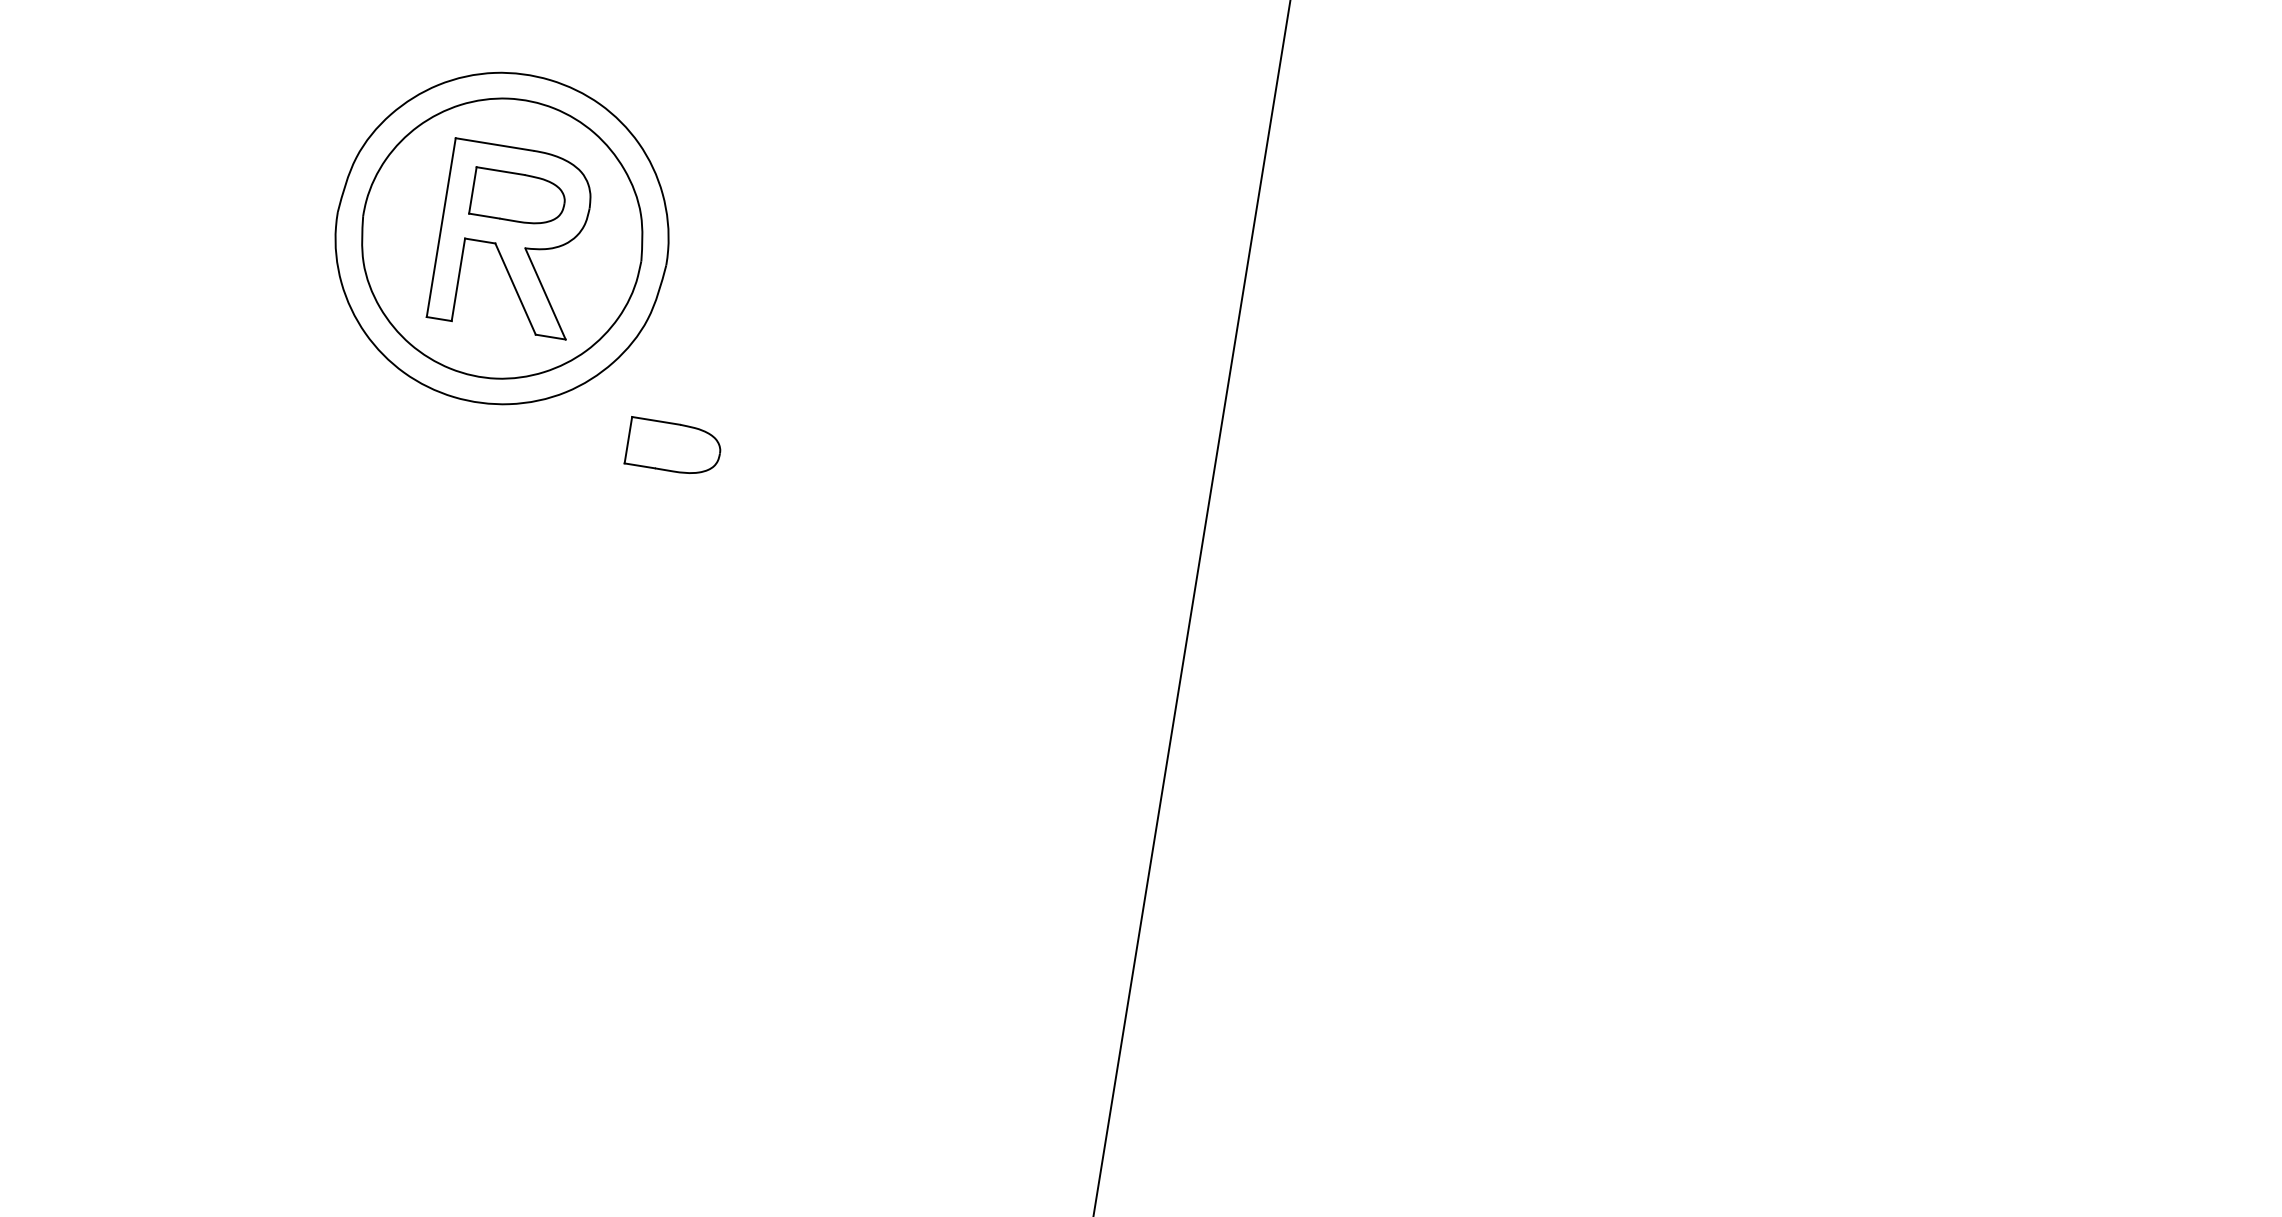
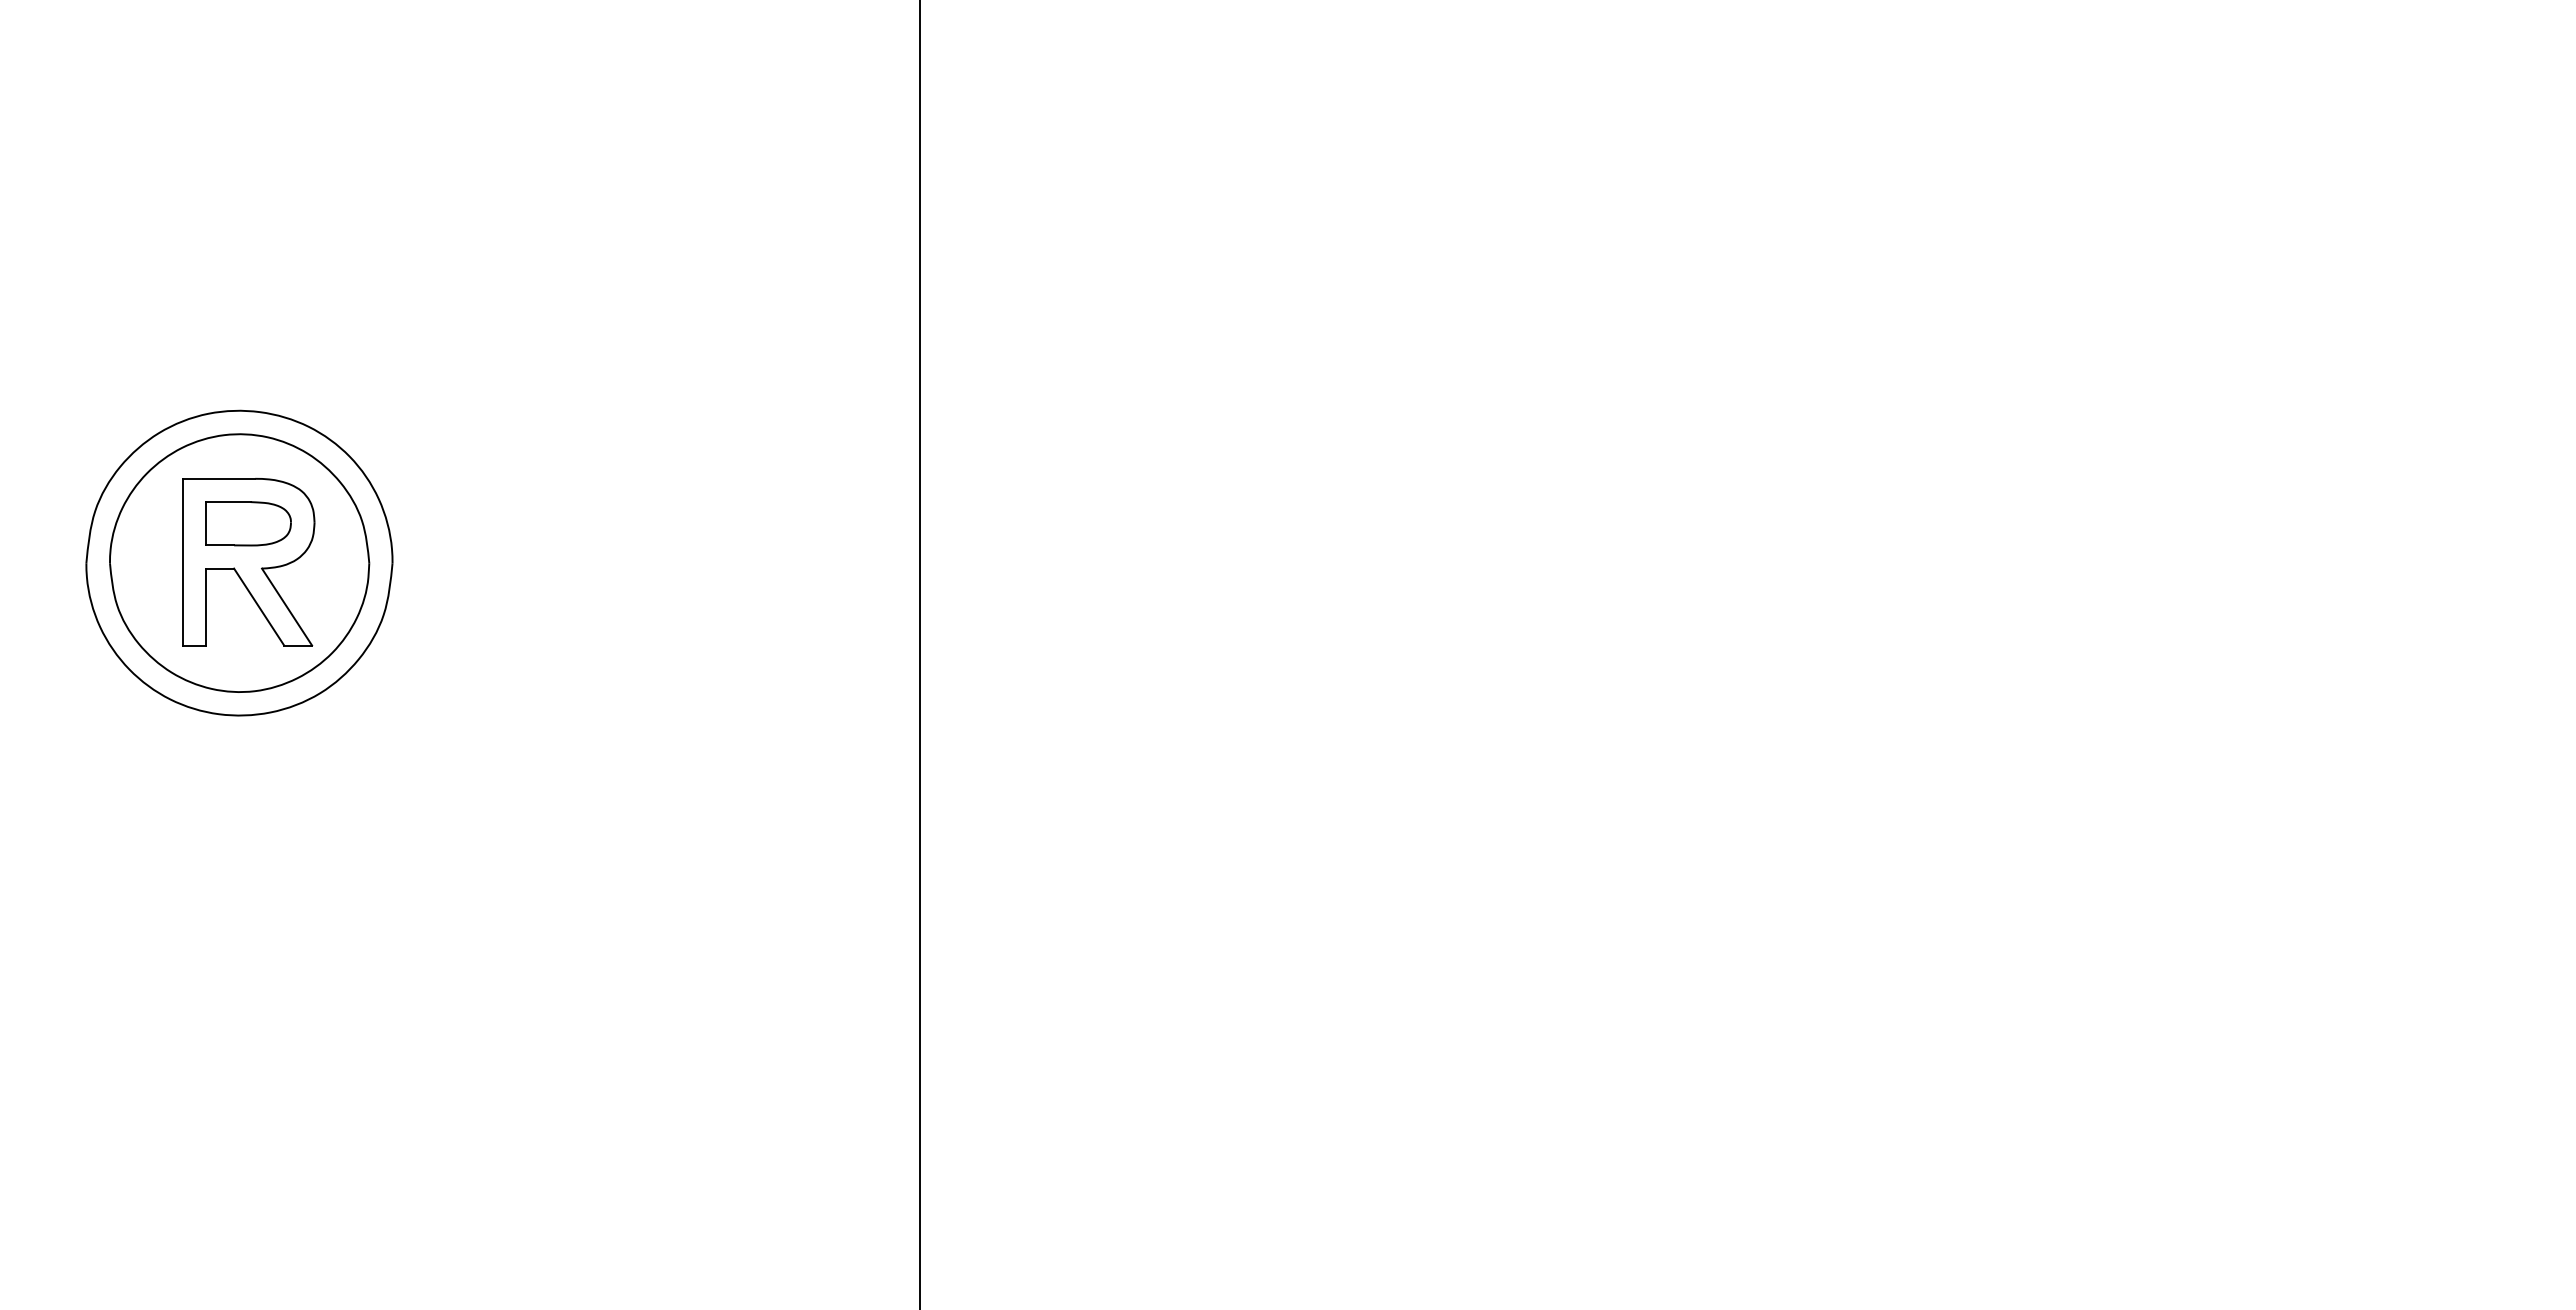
part: (674, 447) -> (426, 727), removed

